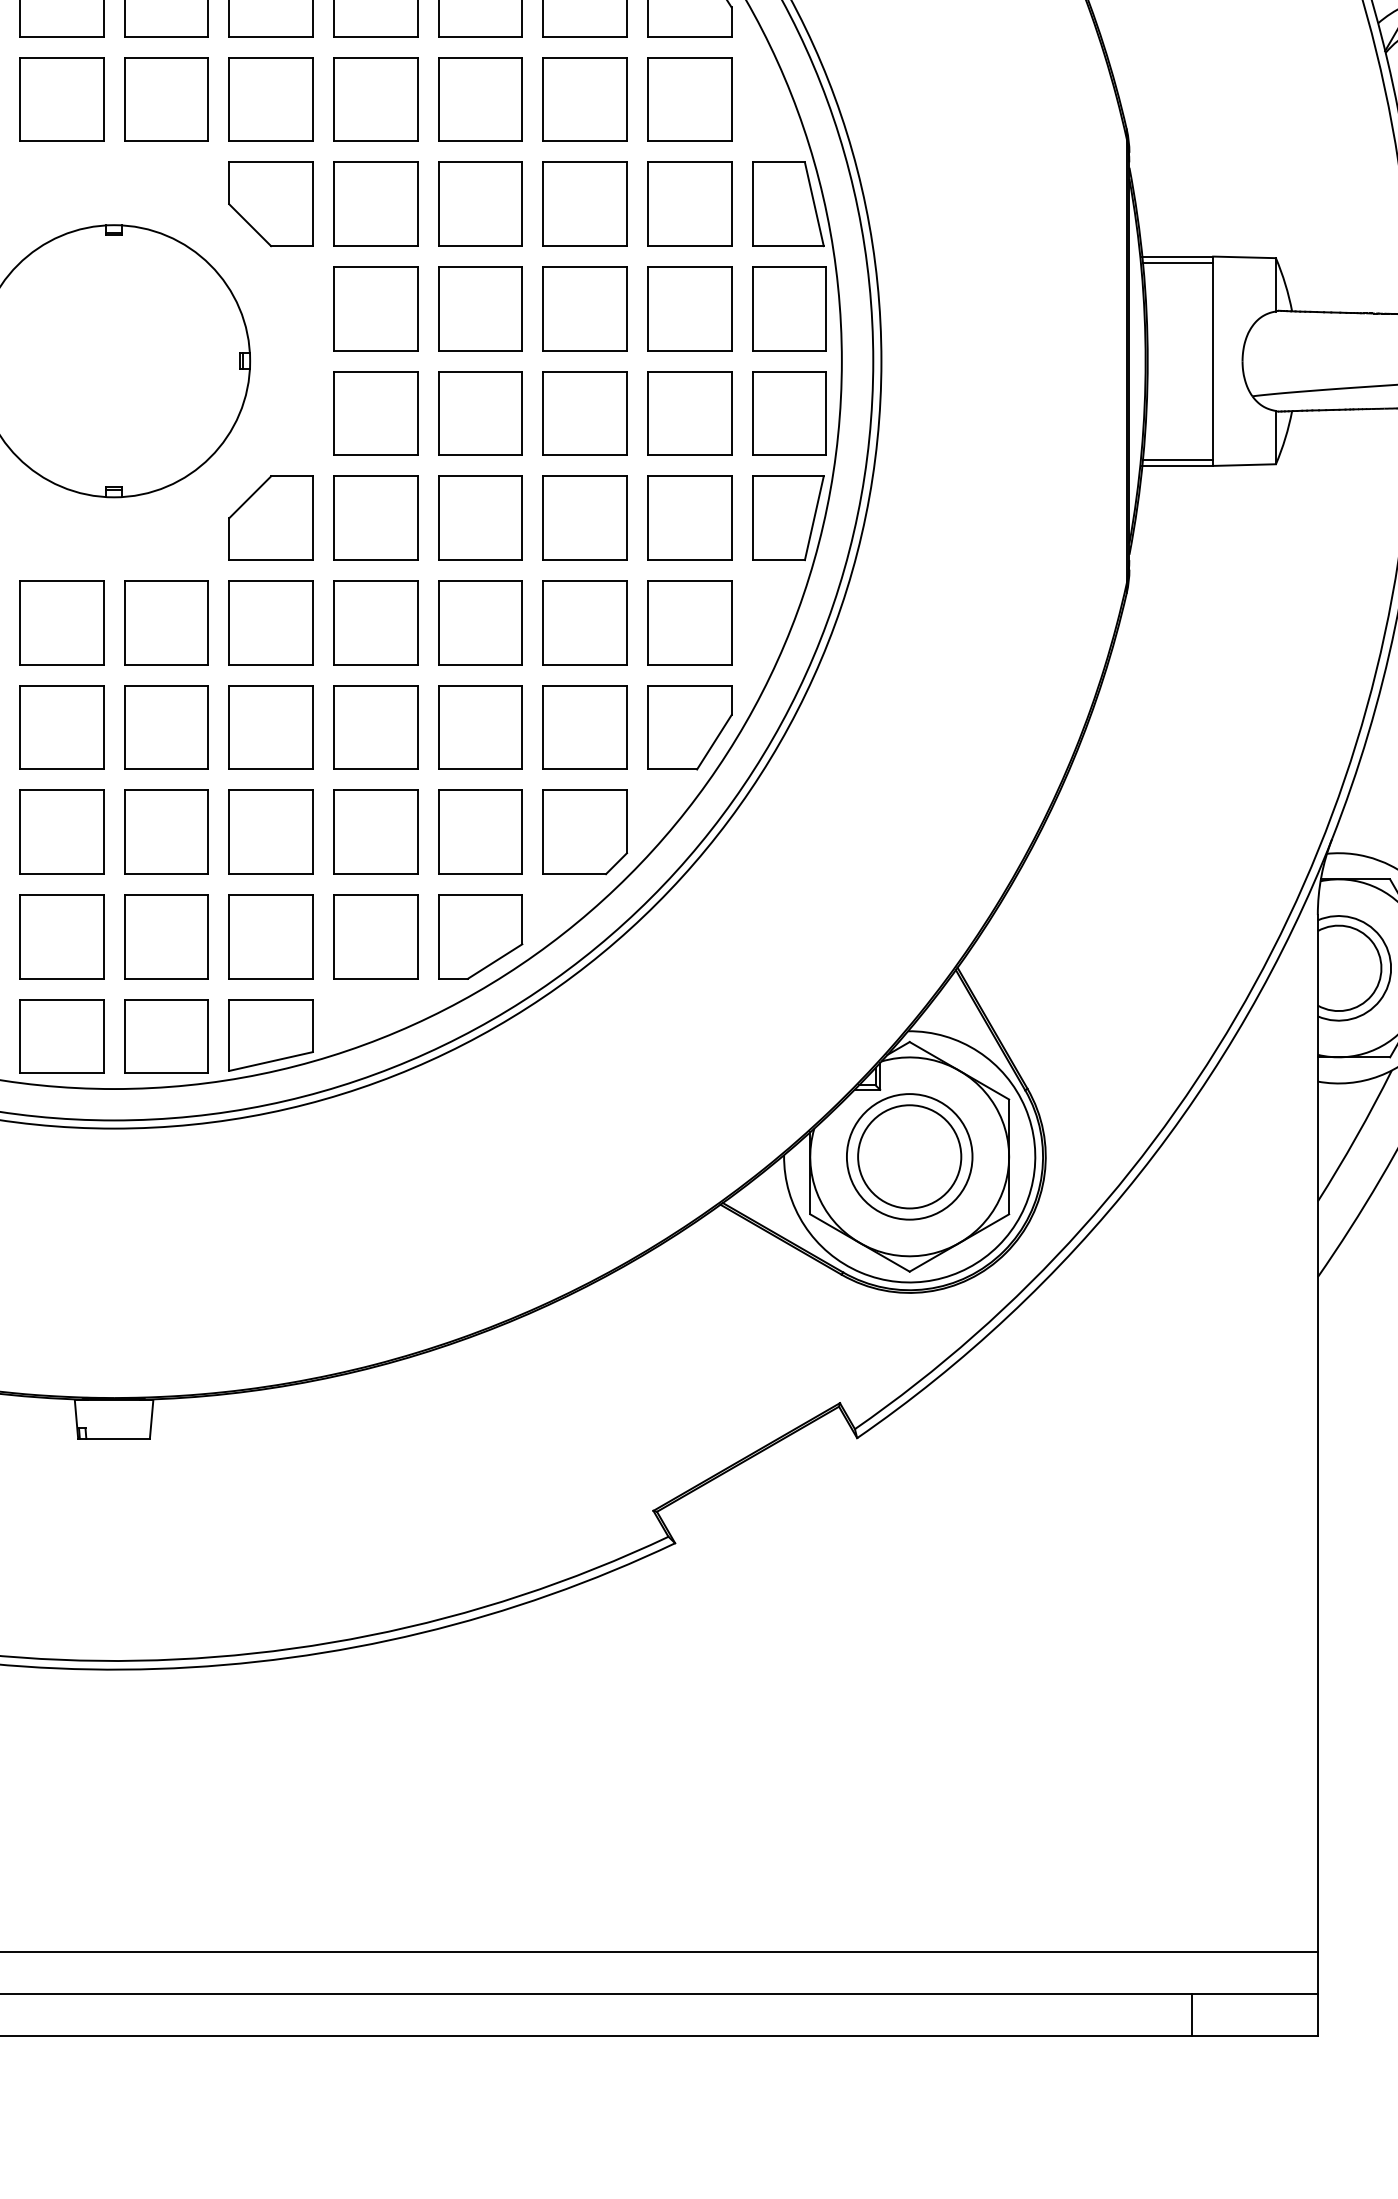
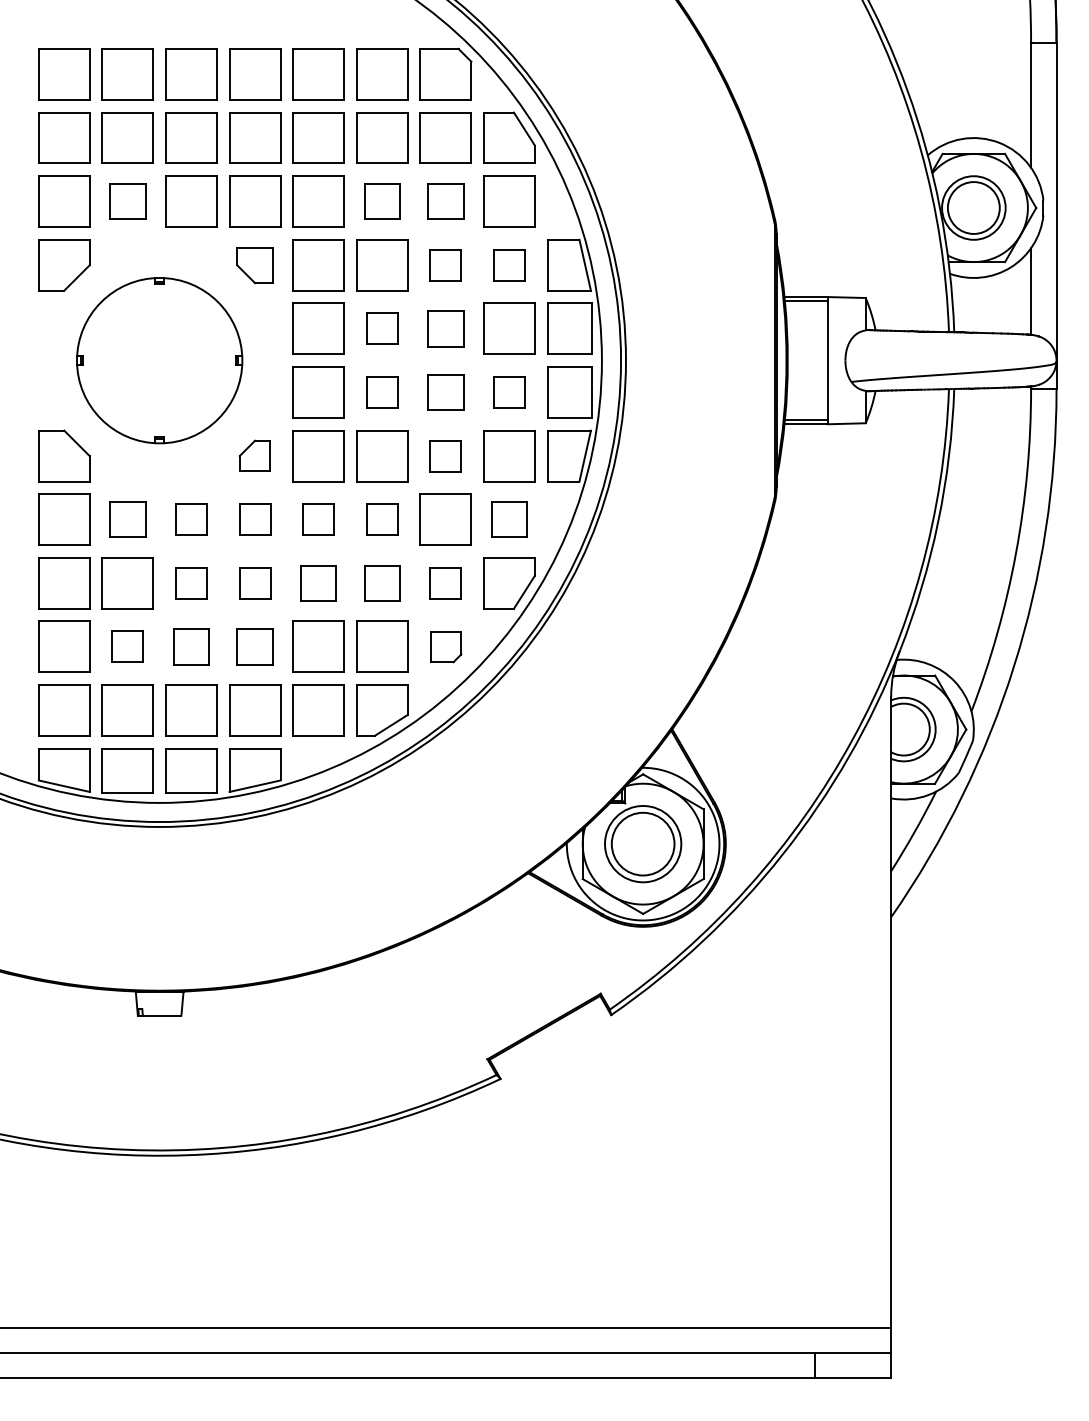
part: (61, 99) -> (127, 201), size x0.7
part: (480, 99) -> (382, 201), size x0.7
part: (584, 99) -> (445, 201), size x0.7
part: (270, 204) -> (254, 265), size x0.7
part: (584, 204) -> (445, 265), size x0.6
part: (689, 204) -> (509, 265), size x0.6
part: (480, 308) -> (382, 328), size x0.6
part: (584, 308) -> (445, 328), size x0.7
part: (480, 413) -> (382, 392), size x0.6
part: (584, 413) -> (445, 392), size x0.7
part: (689, 413) -> (509, 392), size x0.6
part: (270, 517) -> (254, 455), size x0.6
part: (584, 518) -> (445, 456), size x0.6
part: (61, 622) -> (127, 519), size x0.7
part: (166, 622) -> (191, 519), size x0.6
part: (271, 622) -> (255, 519), size x0.6
part: (375, 622) -> (318, 519), size x0.6
part: (480, 622) -> (382, 519), size x0.6
part: (689, 622) -> (509, 519), size x0.7
part: (166, 727) -> (191, 583), size x0.6
part: (271, 727) -> (255, 583), size x0.6
part: (375, 727) -> (318, 583), size x0.7
part: (480, 727) -> (382, 583), size x0.7
part: (584, 727) -> (445, 583), size x0.6
part: (61, 831) -> (127, 646), size x0.6
part: (166, 831) -> (191, 646), size x0.7
part: (271, 831) -> (255, 646), size x0.7
part: (584, 831) -> (445, 646), size x0.6

